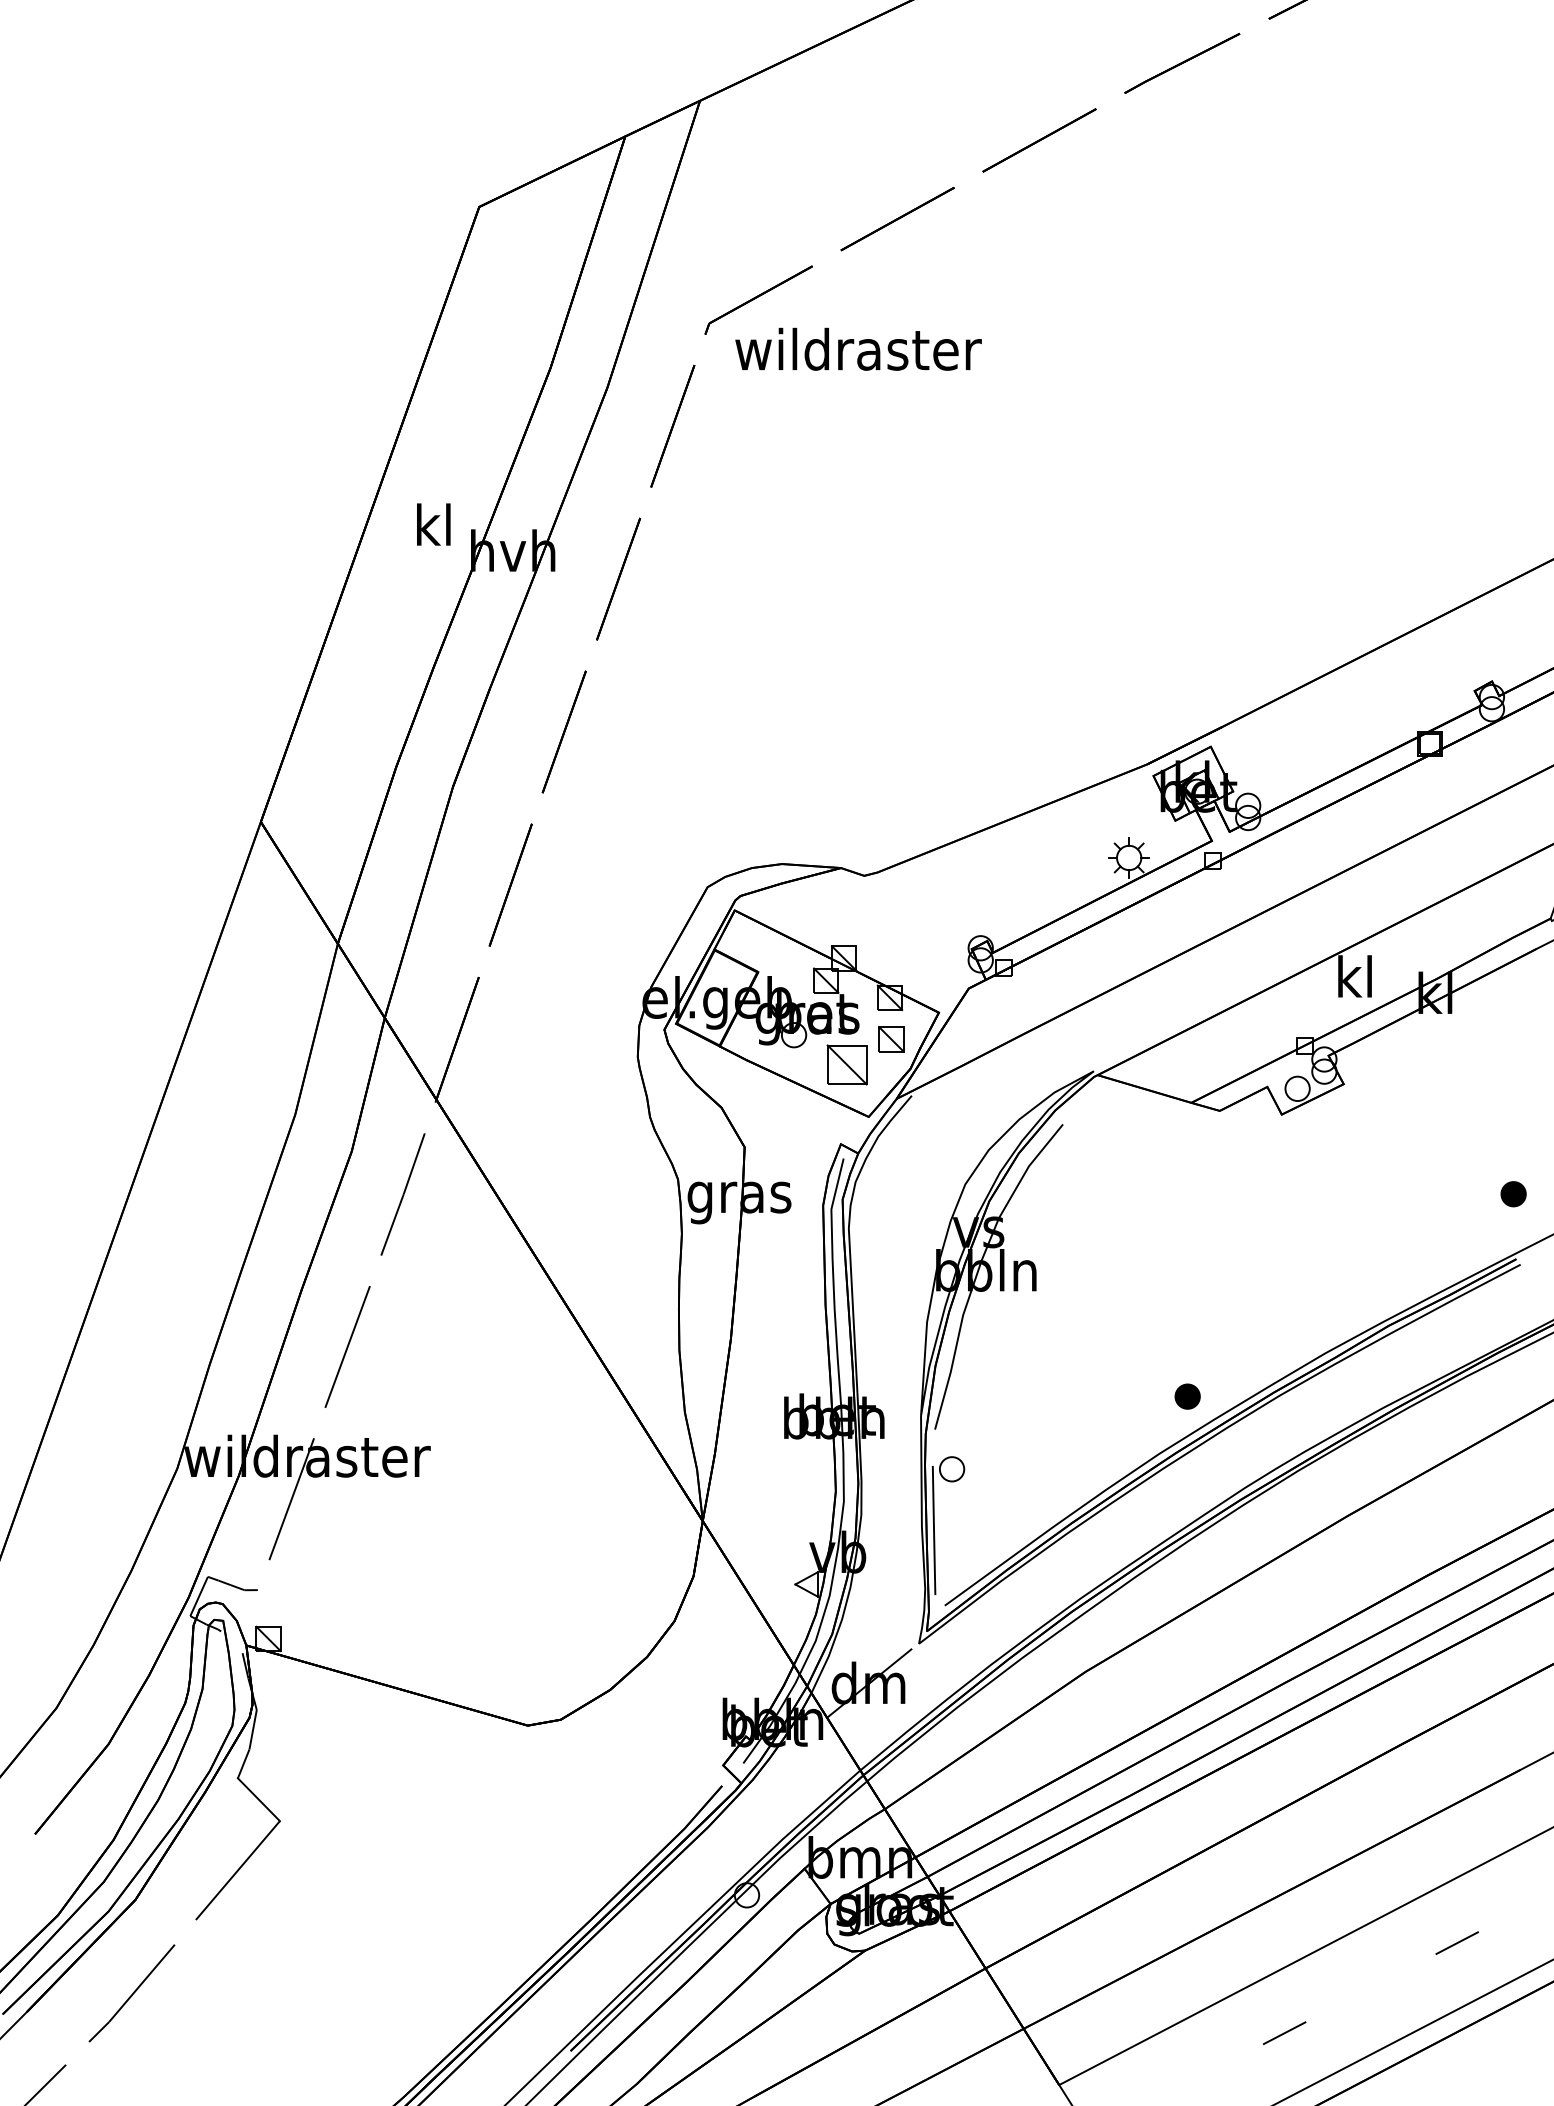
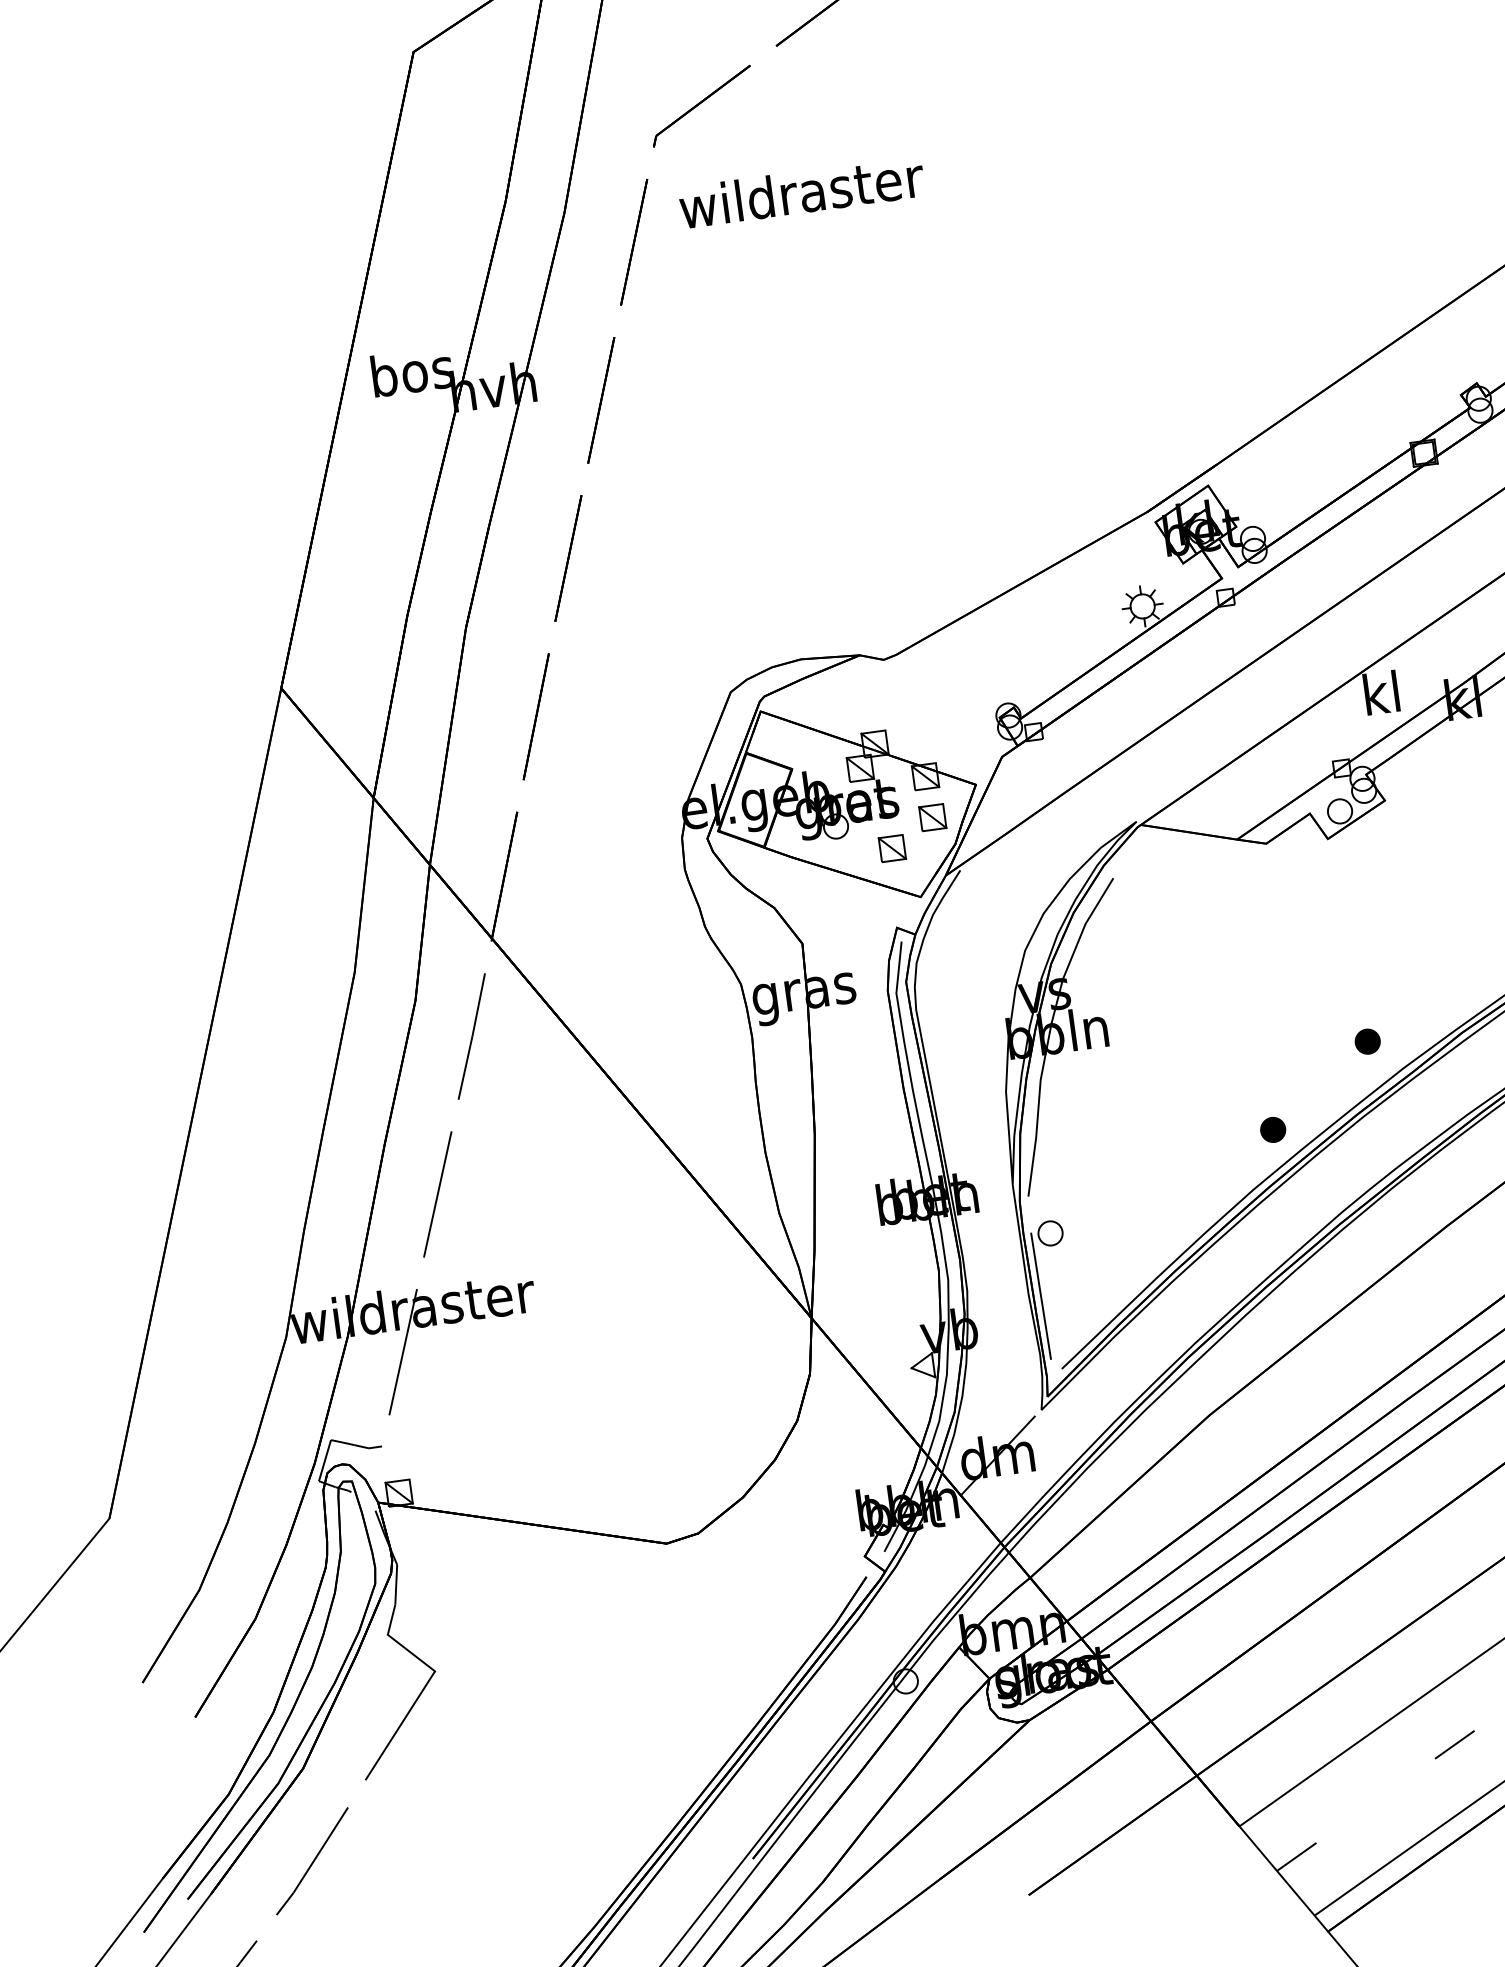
text: (858, 348) -> (801, 191), moved
text: (434, 524) -> (412, 371), kl -> bos
part: (846, 1064) -> (891, 848), size x0.62
part: (1293, 1321) -> (1367, 1041), added

